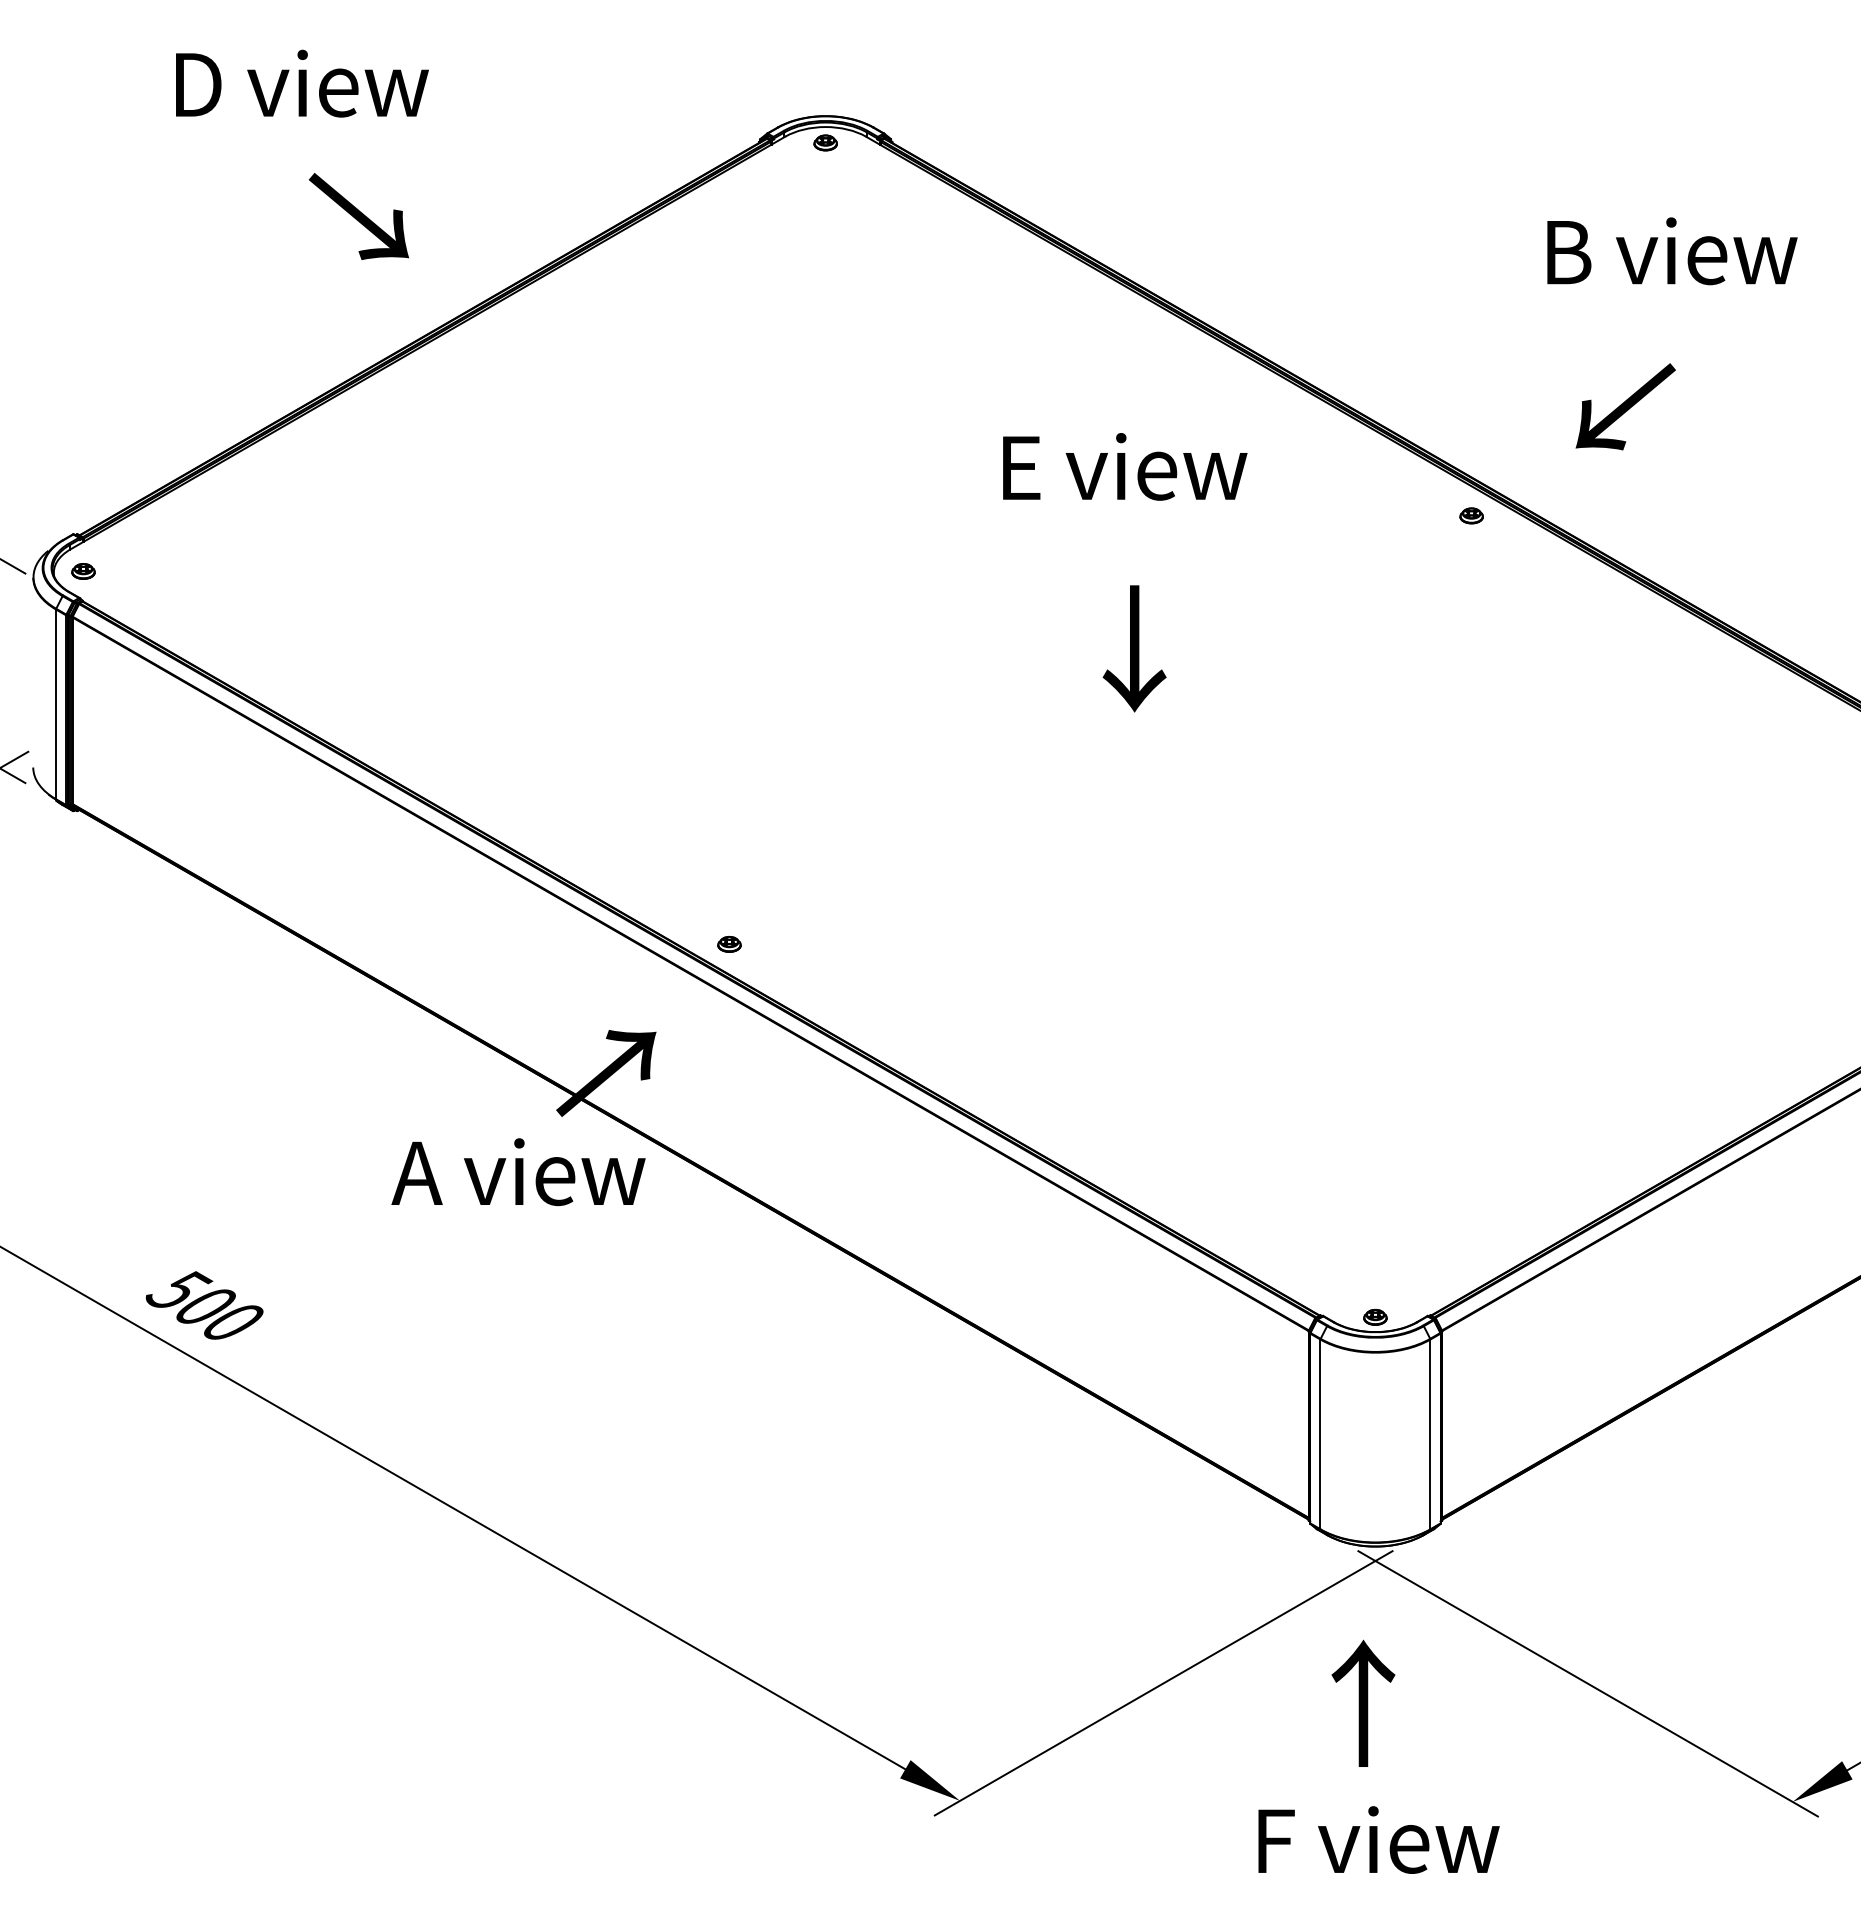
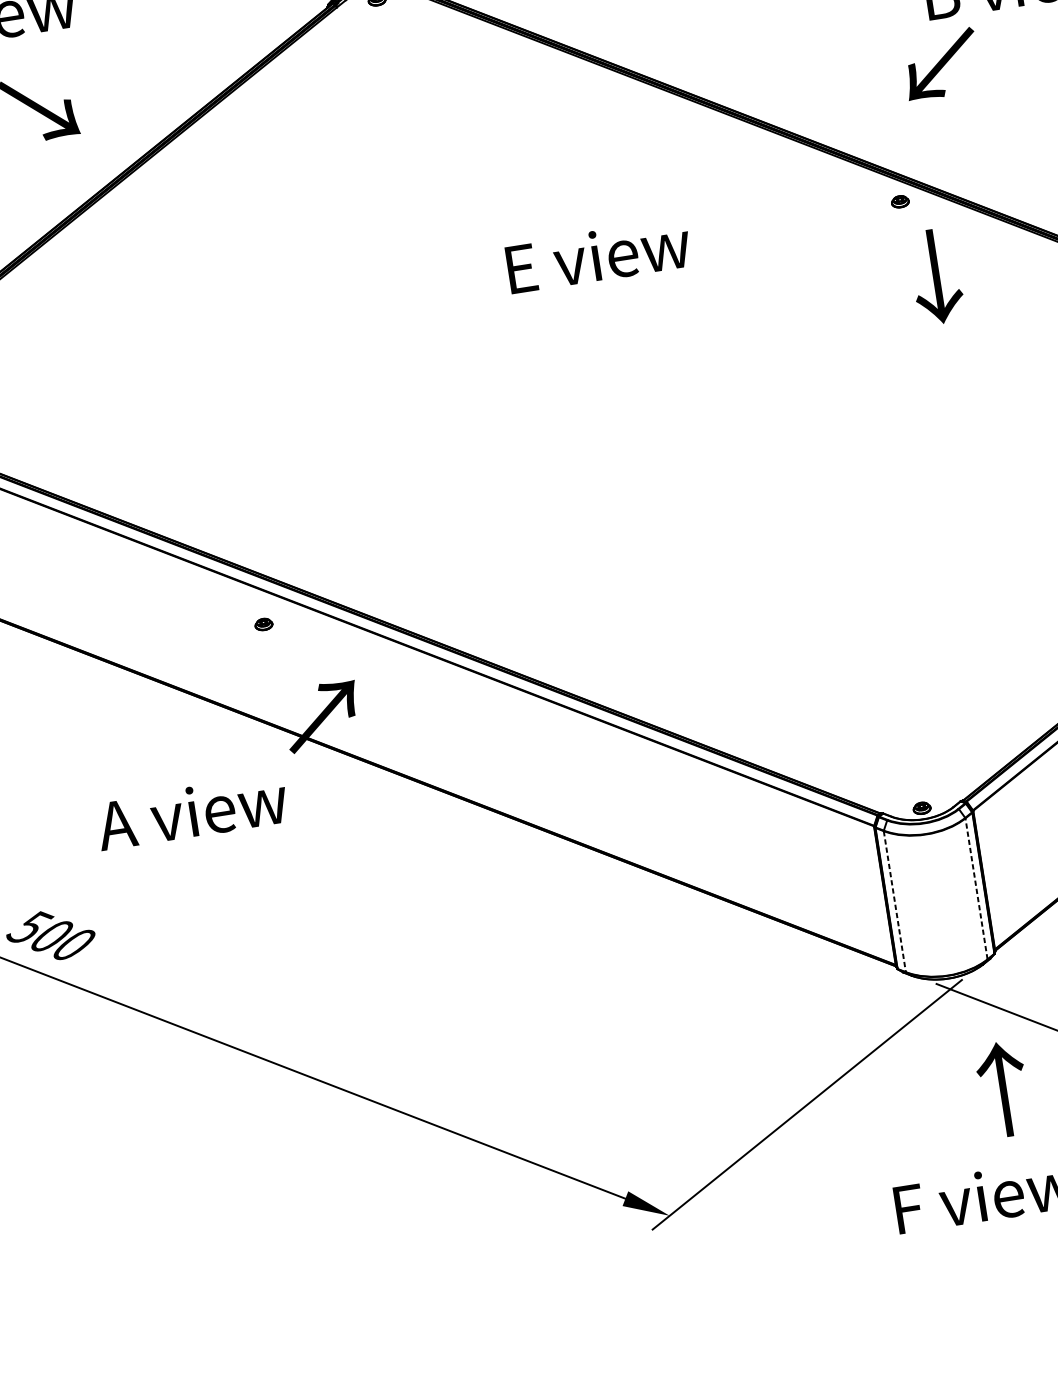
text: (1625, 406) -> (941, 64), moved
text: (1125, 466) -> (598, 255), moved
text: (1134, 648) -> (936, 276), moved
part: (729, 944) -> (263, 624), moved
text: (518, 1172) -> (192, 812), moved
line: (1320, 1434) -> (894, 901), solid -> dashed
line: (1430, 1434) -> (976, 888), solid -> dashed
text: (1363, 1702) -> (1003, 1088), moved

